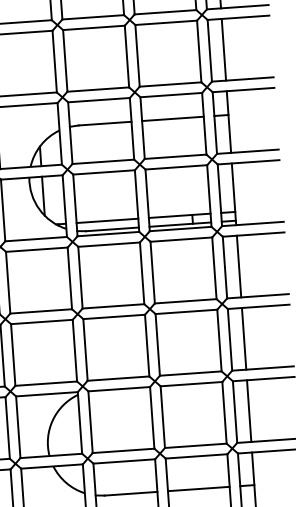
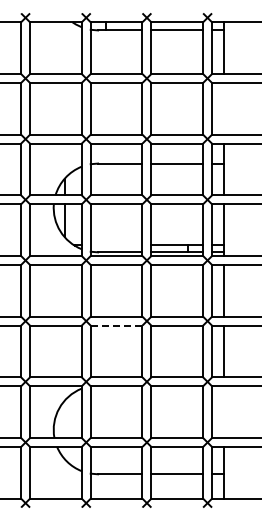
line: (223, 49) -> (223, 108), removed
line: (107, 220) -> (116, 244), removed
line: (114, 316) -> (116, 325), solid -> dashed
line: (248, 411) -> (223, 412), removed

